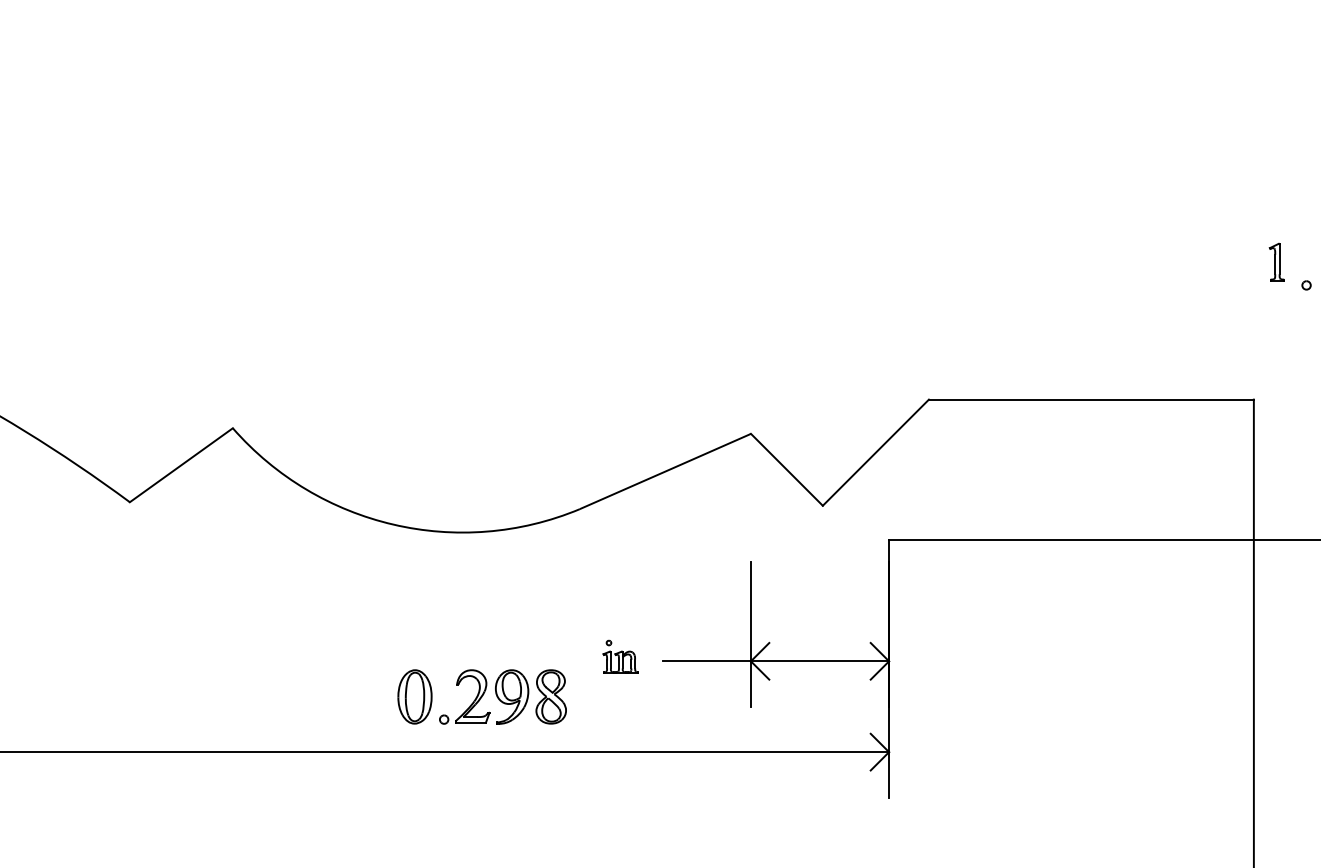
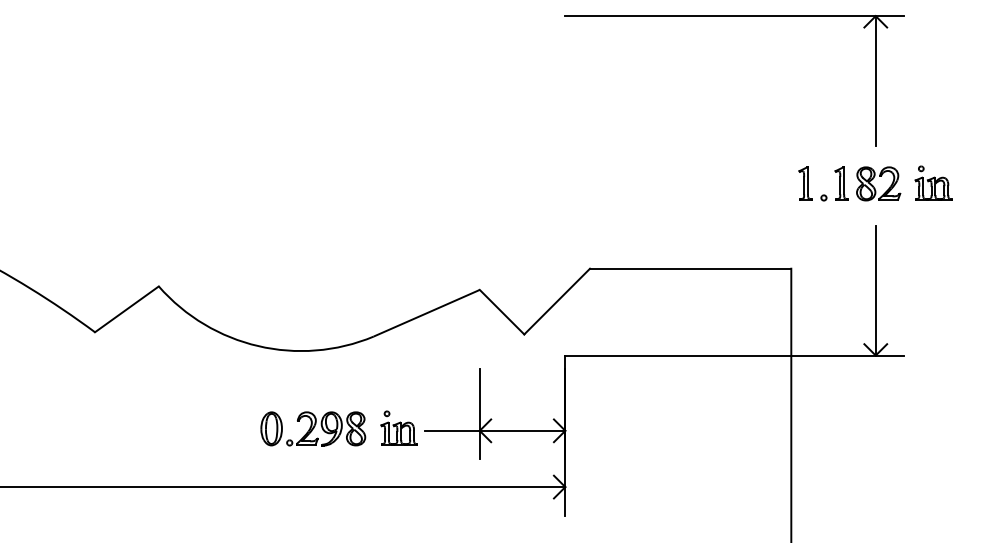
part: (1276, 262) -> (805, 183), size x1.43
part: (619, 655) -> (398, 427), size x1.67
part: (482, 696) -> (313, 428), moved

